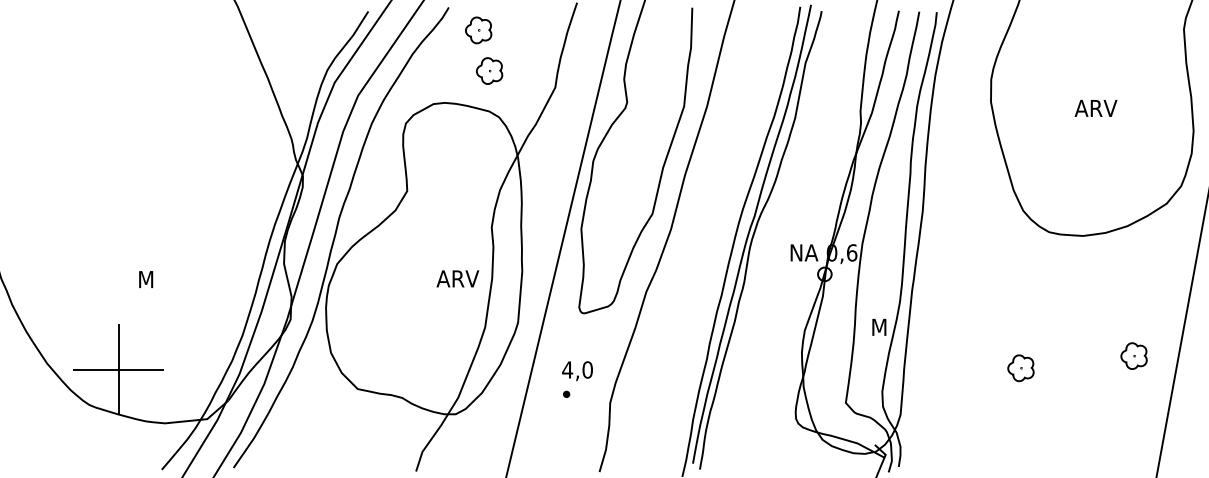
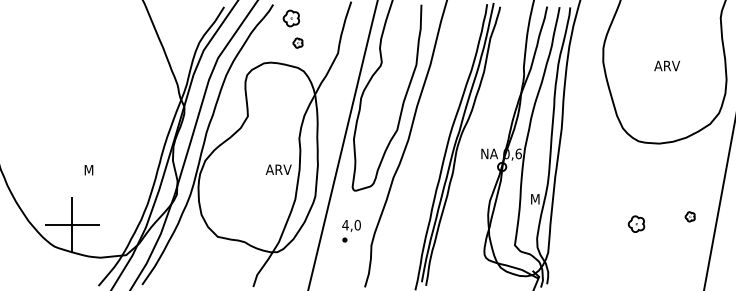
part: (488, 69) -> (297, 42), size x0.6
part: (1132, 355) -> (689, 216), size x0.6
part: (1020, 367) -> (636, 223), moved

